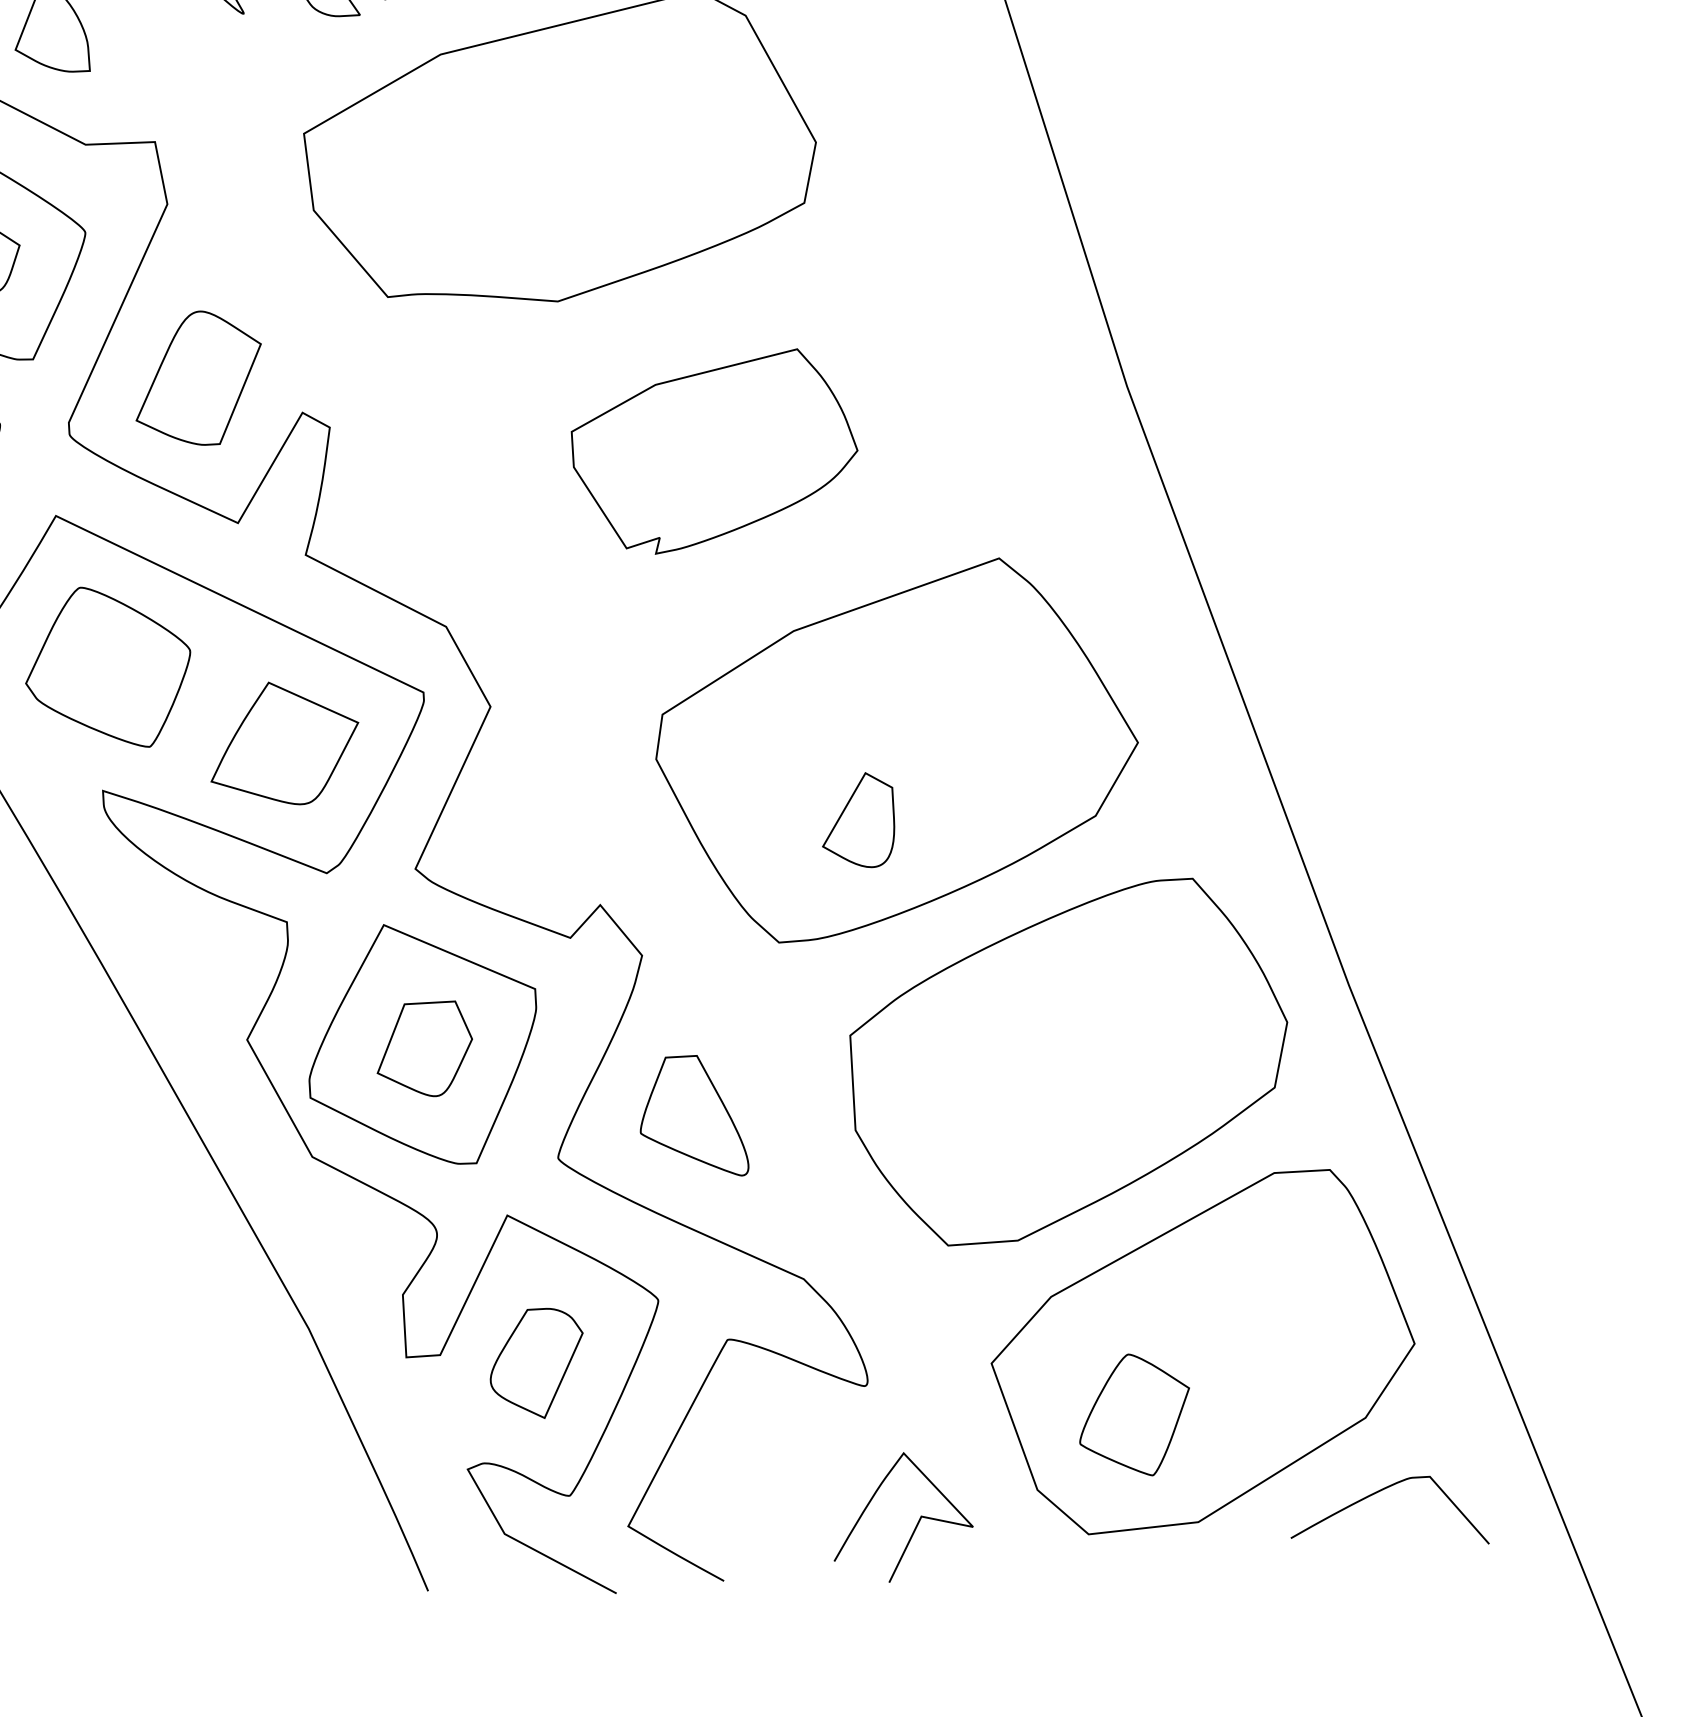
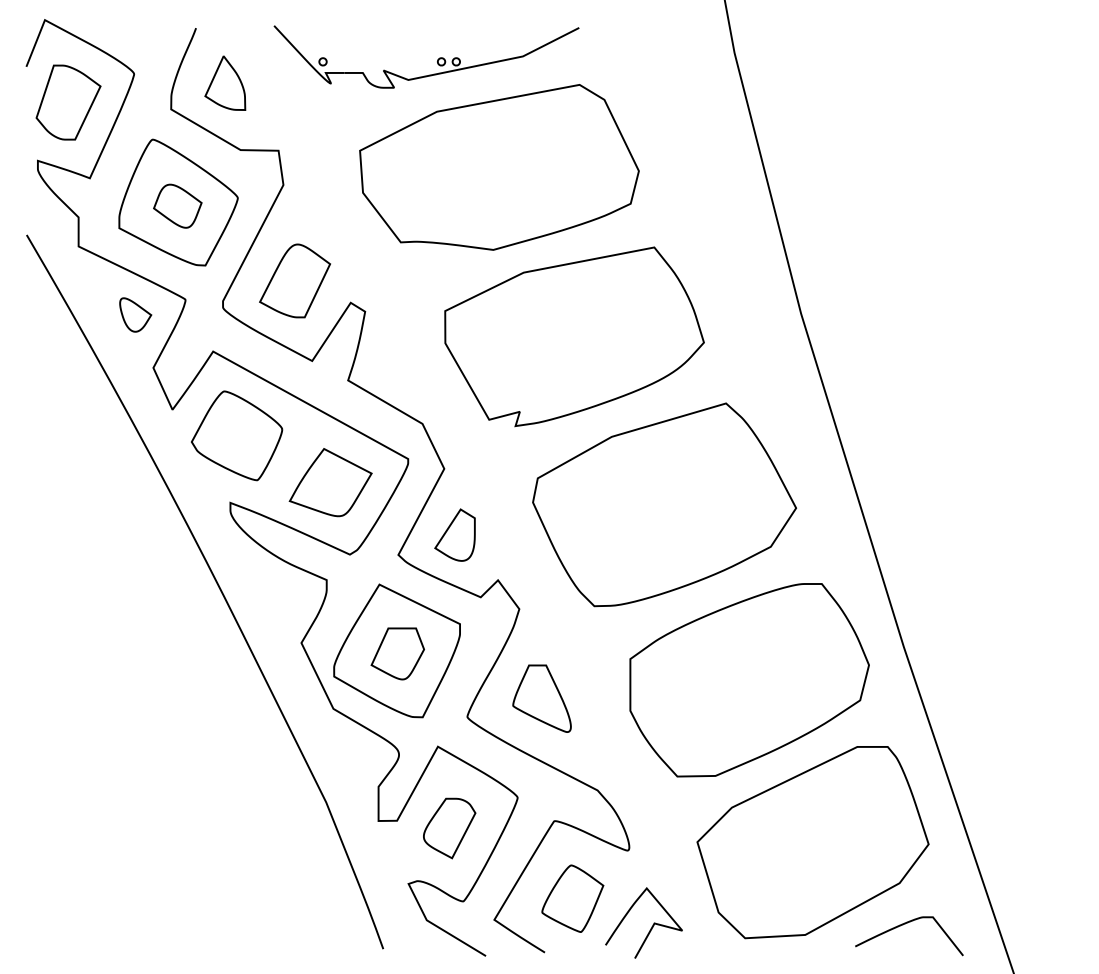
part: (715, 451) -> (574, 336), size x1.67
part: (856, 819) -> (454, 534), moved
part: (1133, 1414) -> (572, 898), moved

